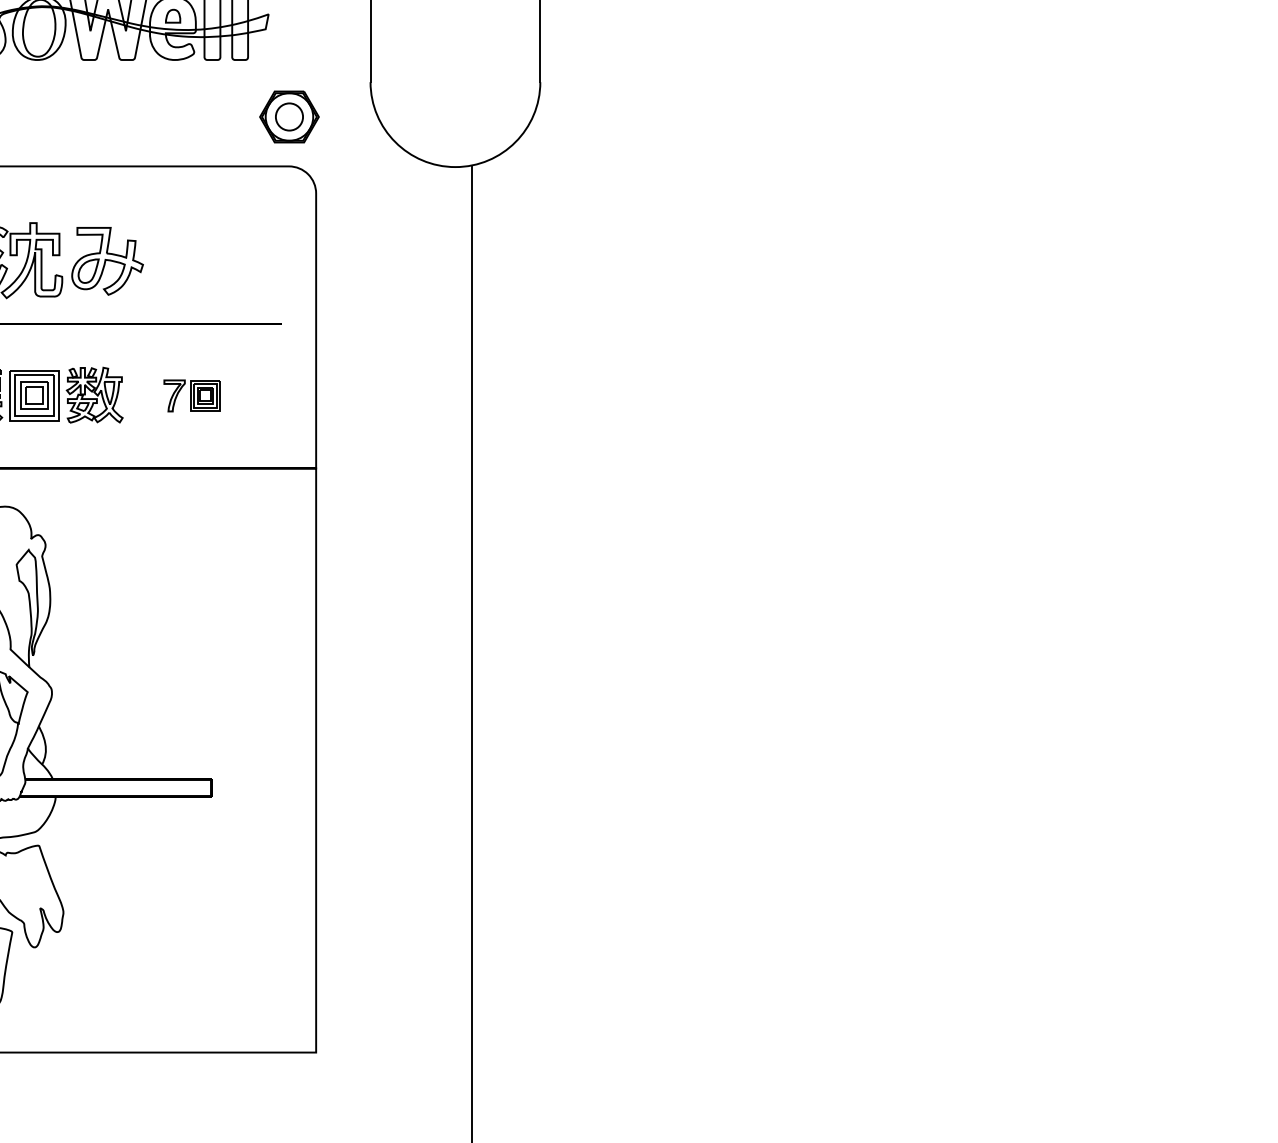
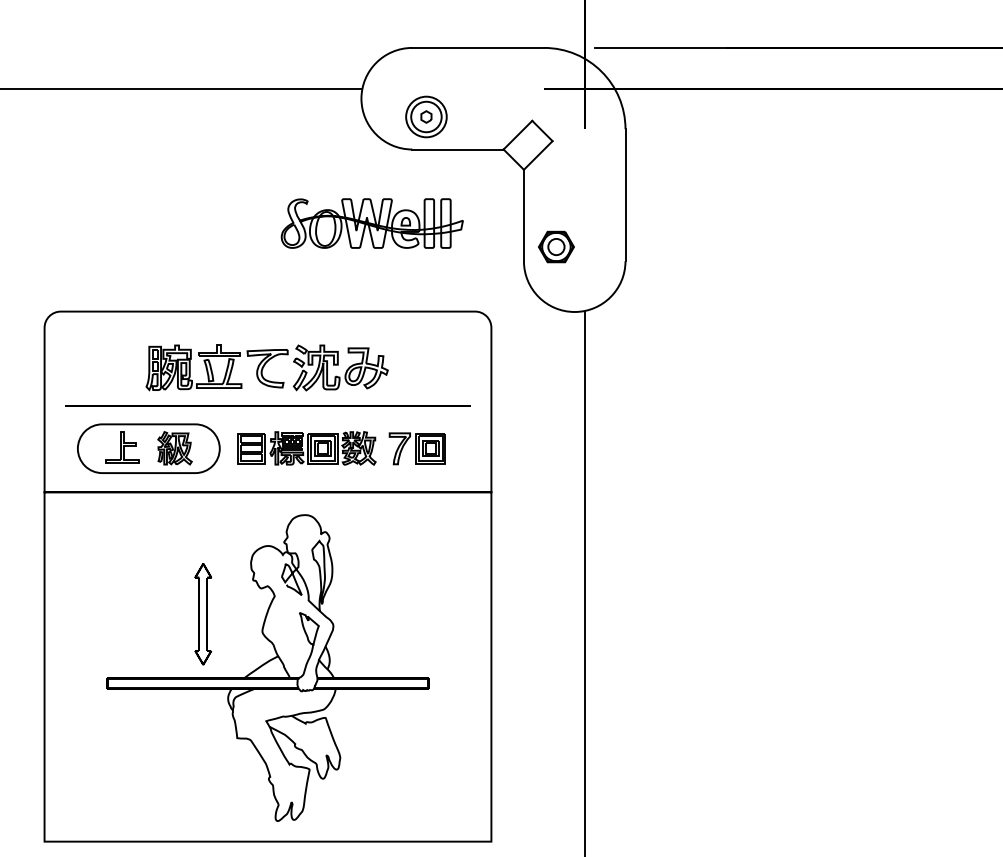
part: (289, 116) -> (556, 246), moved
part: (190, 395) -> (416, 448), size x1.67

